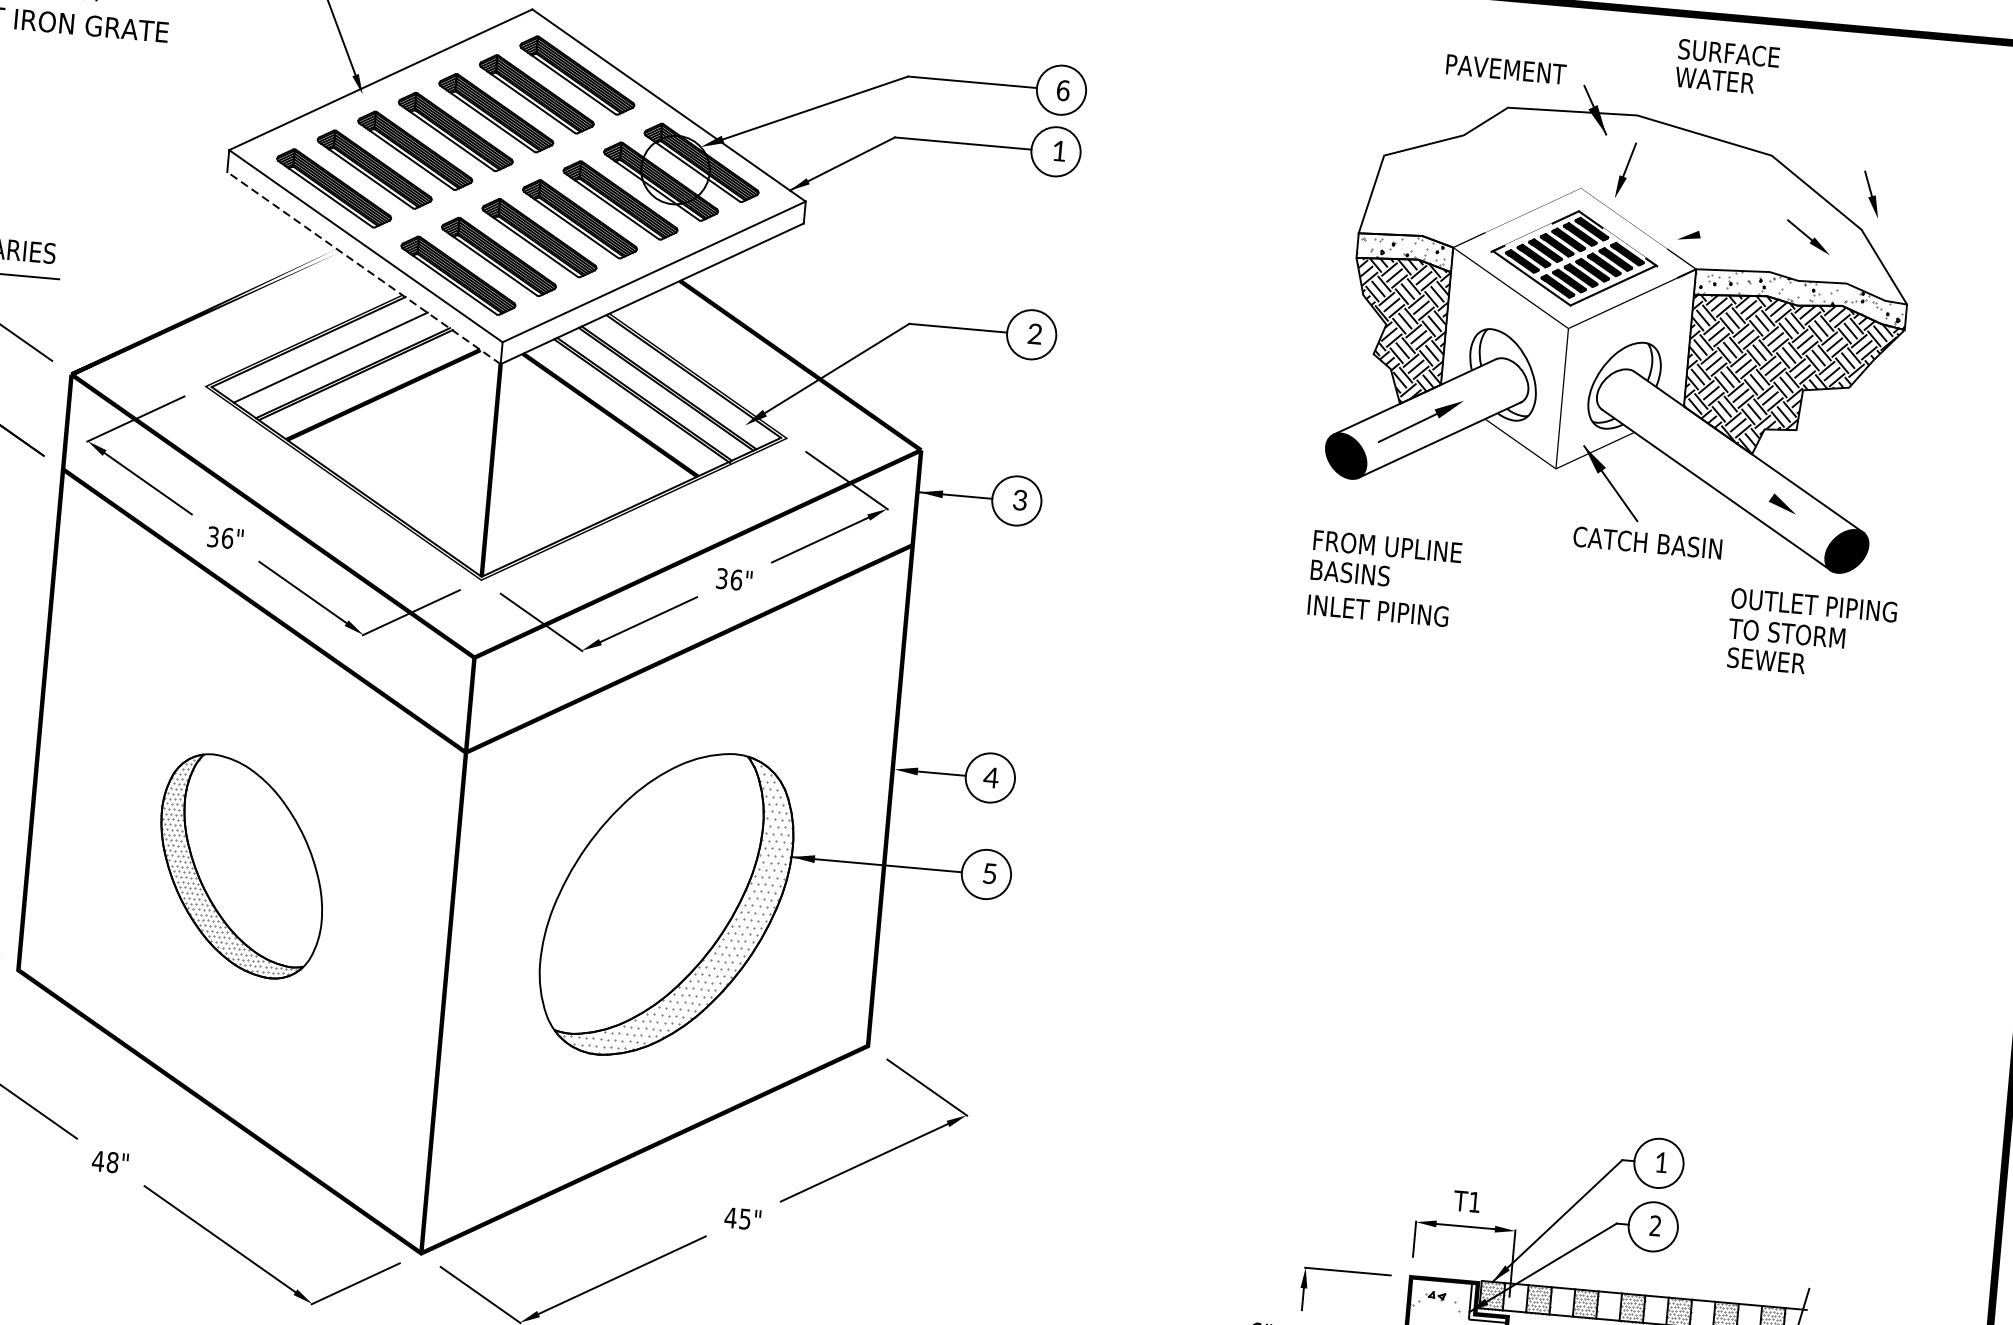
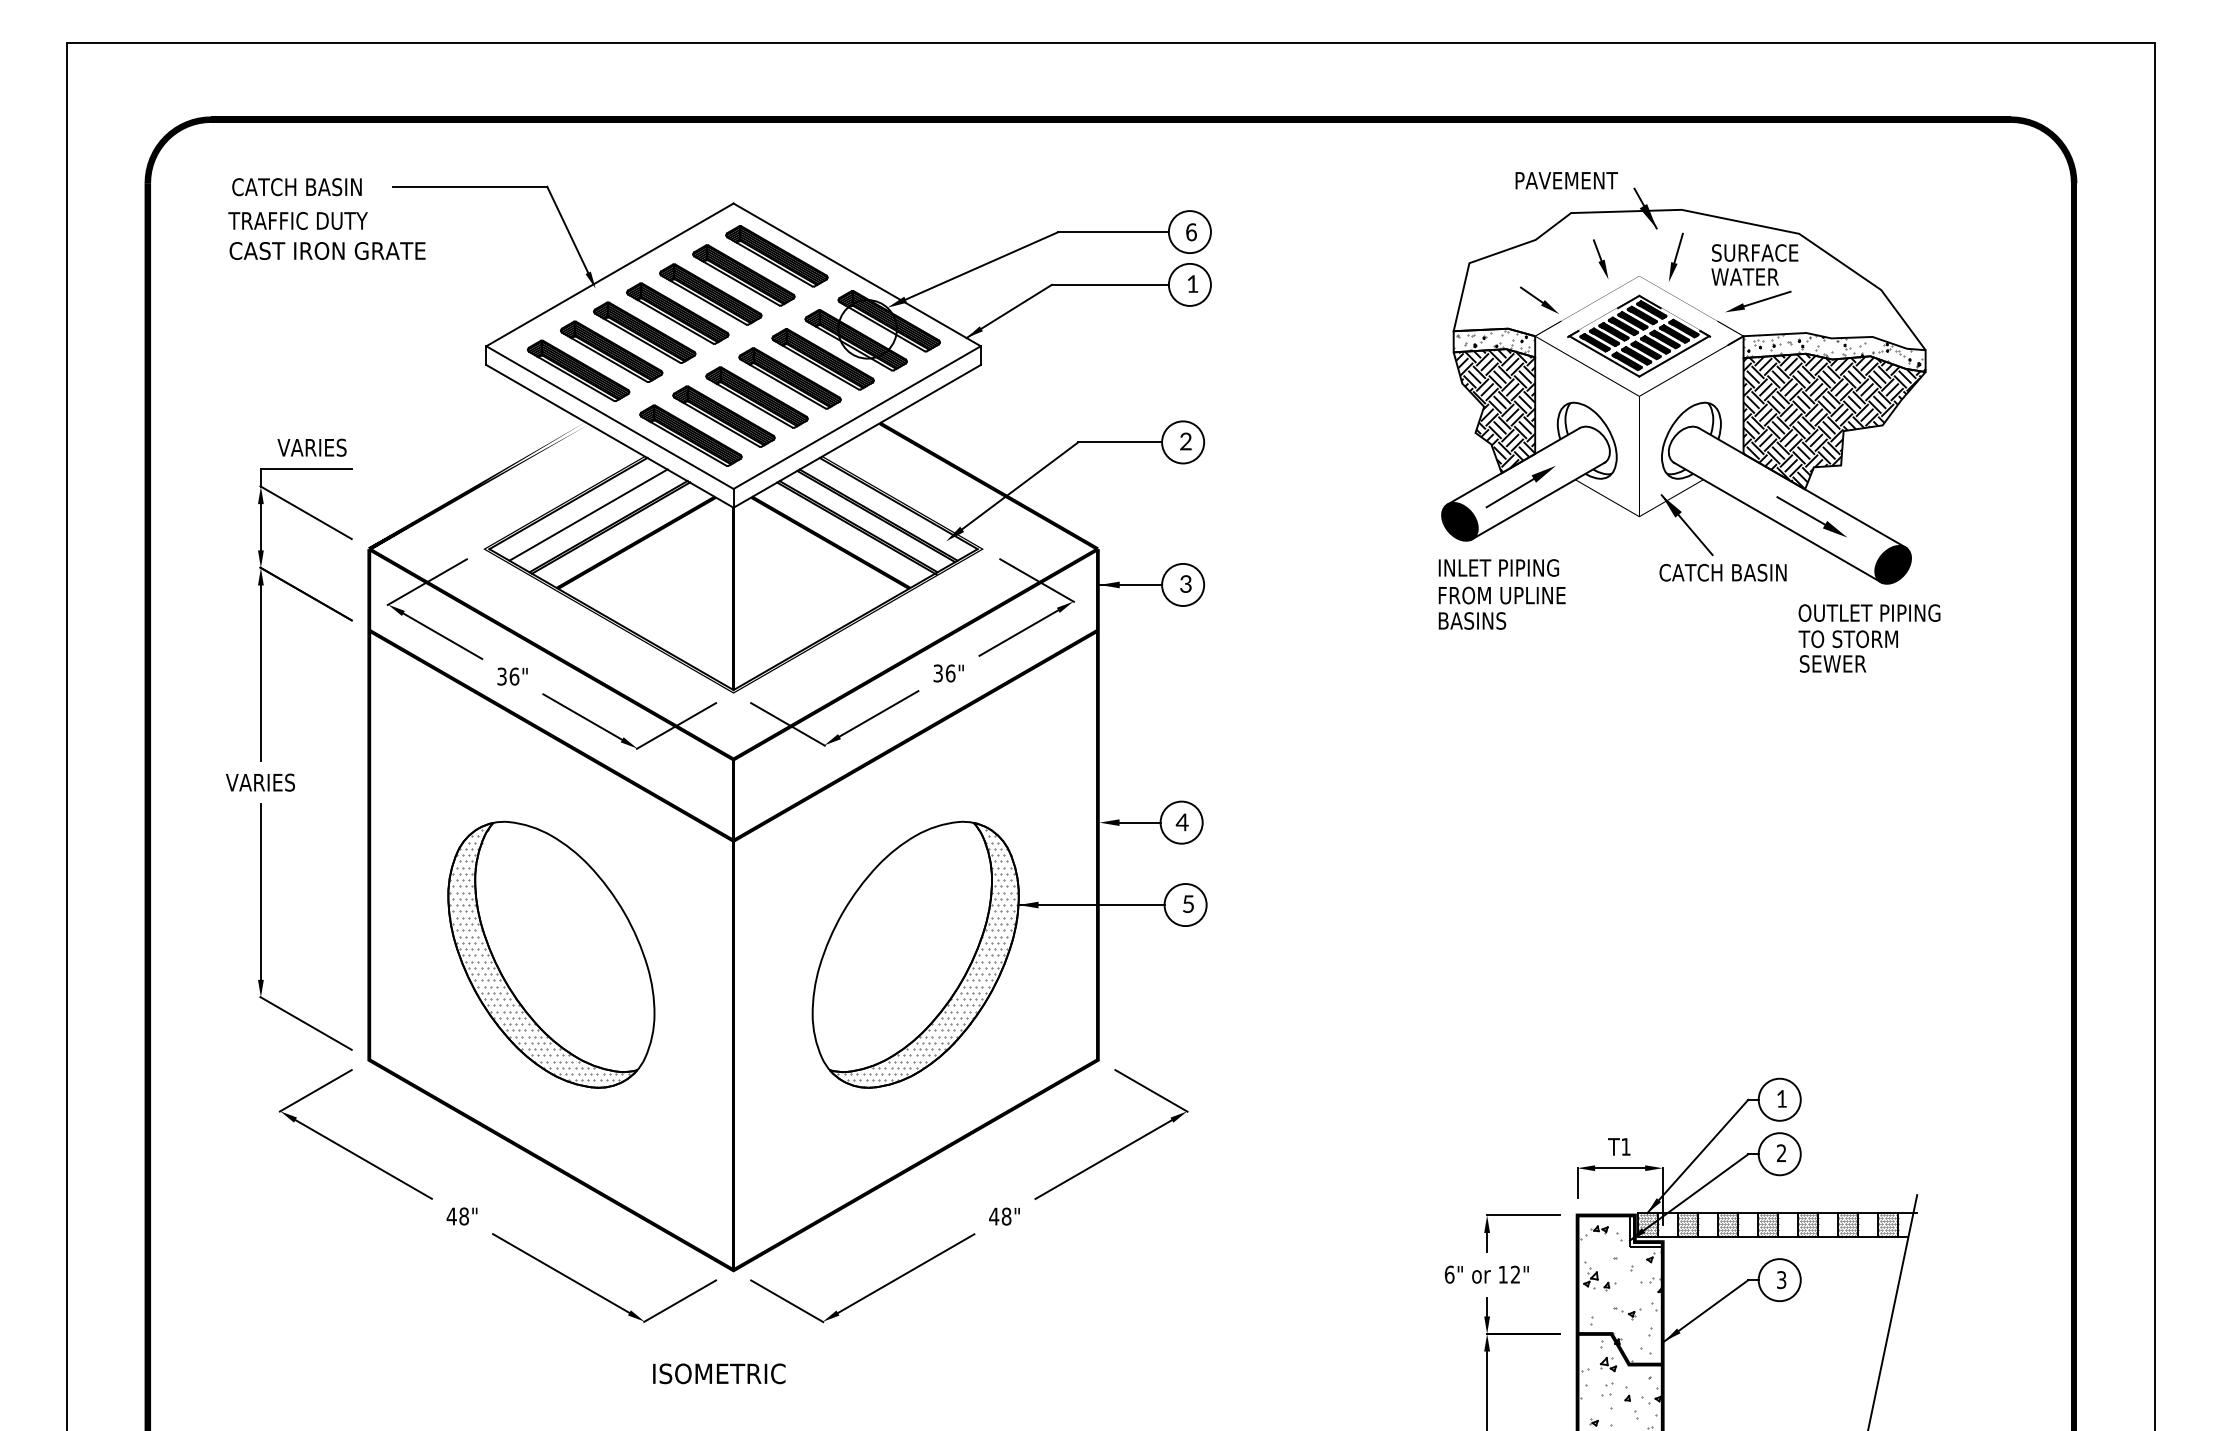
text: (1727, 66) -> (1754, 264), moved
part: (1870, 193) -> (1600, 258), moved
line: (1728, 227) -> (1767, 298), added
part: (1808, 236) -> (1539, 299), moved
line: (363, 268) -> (609, 436), dashed -> solid
line: (1745, 478) -> (1801, 510), added
text: (1377, 610) -> (1498, 567), moved
part: (241, 866) -> (551, 954), size x1.43
text: (745, 1219) -> (1006, 1216), 45" -> 48"

